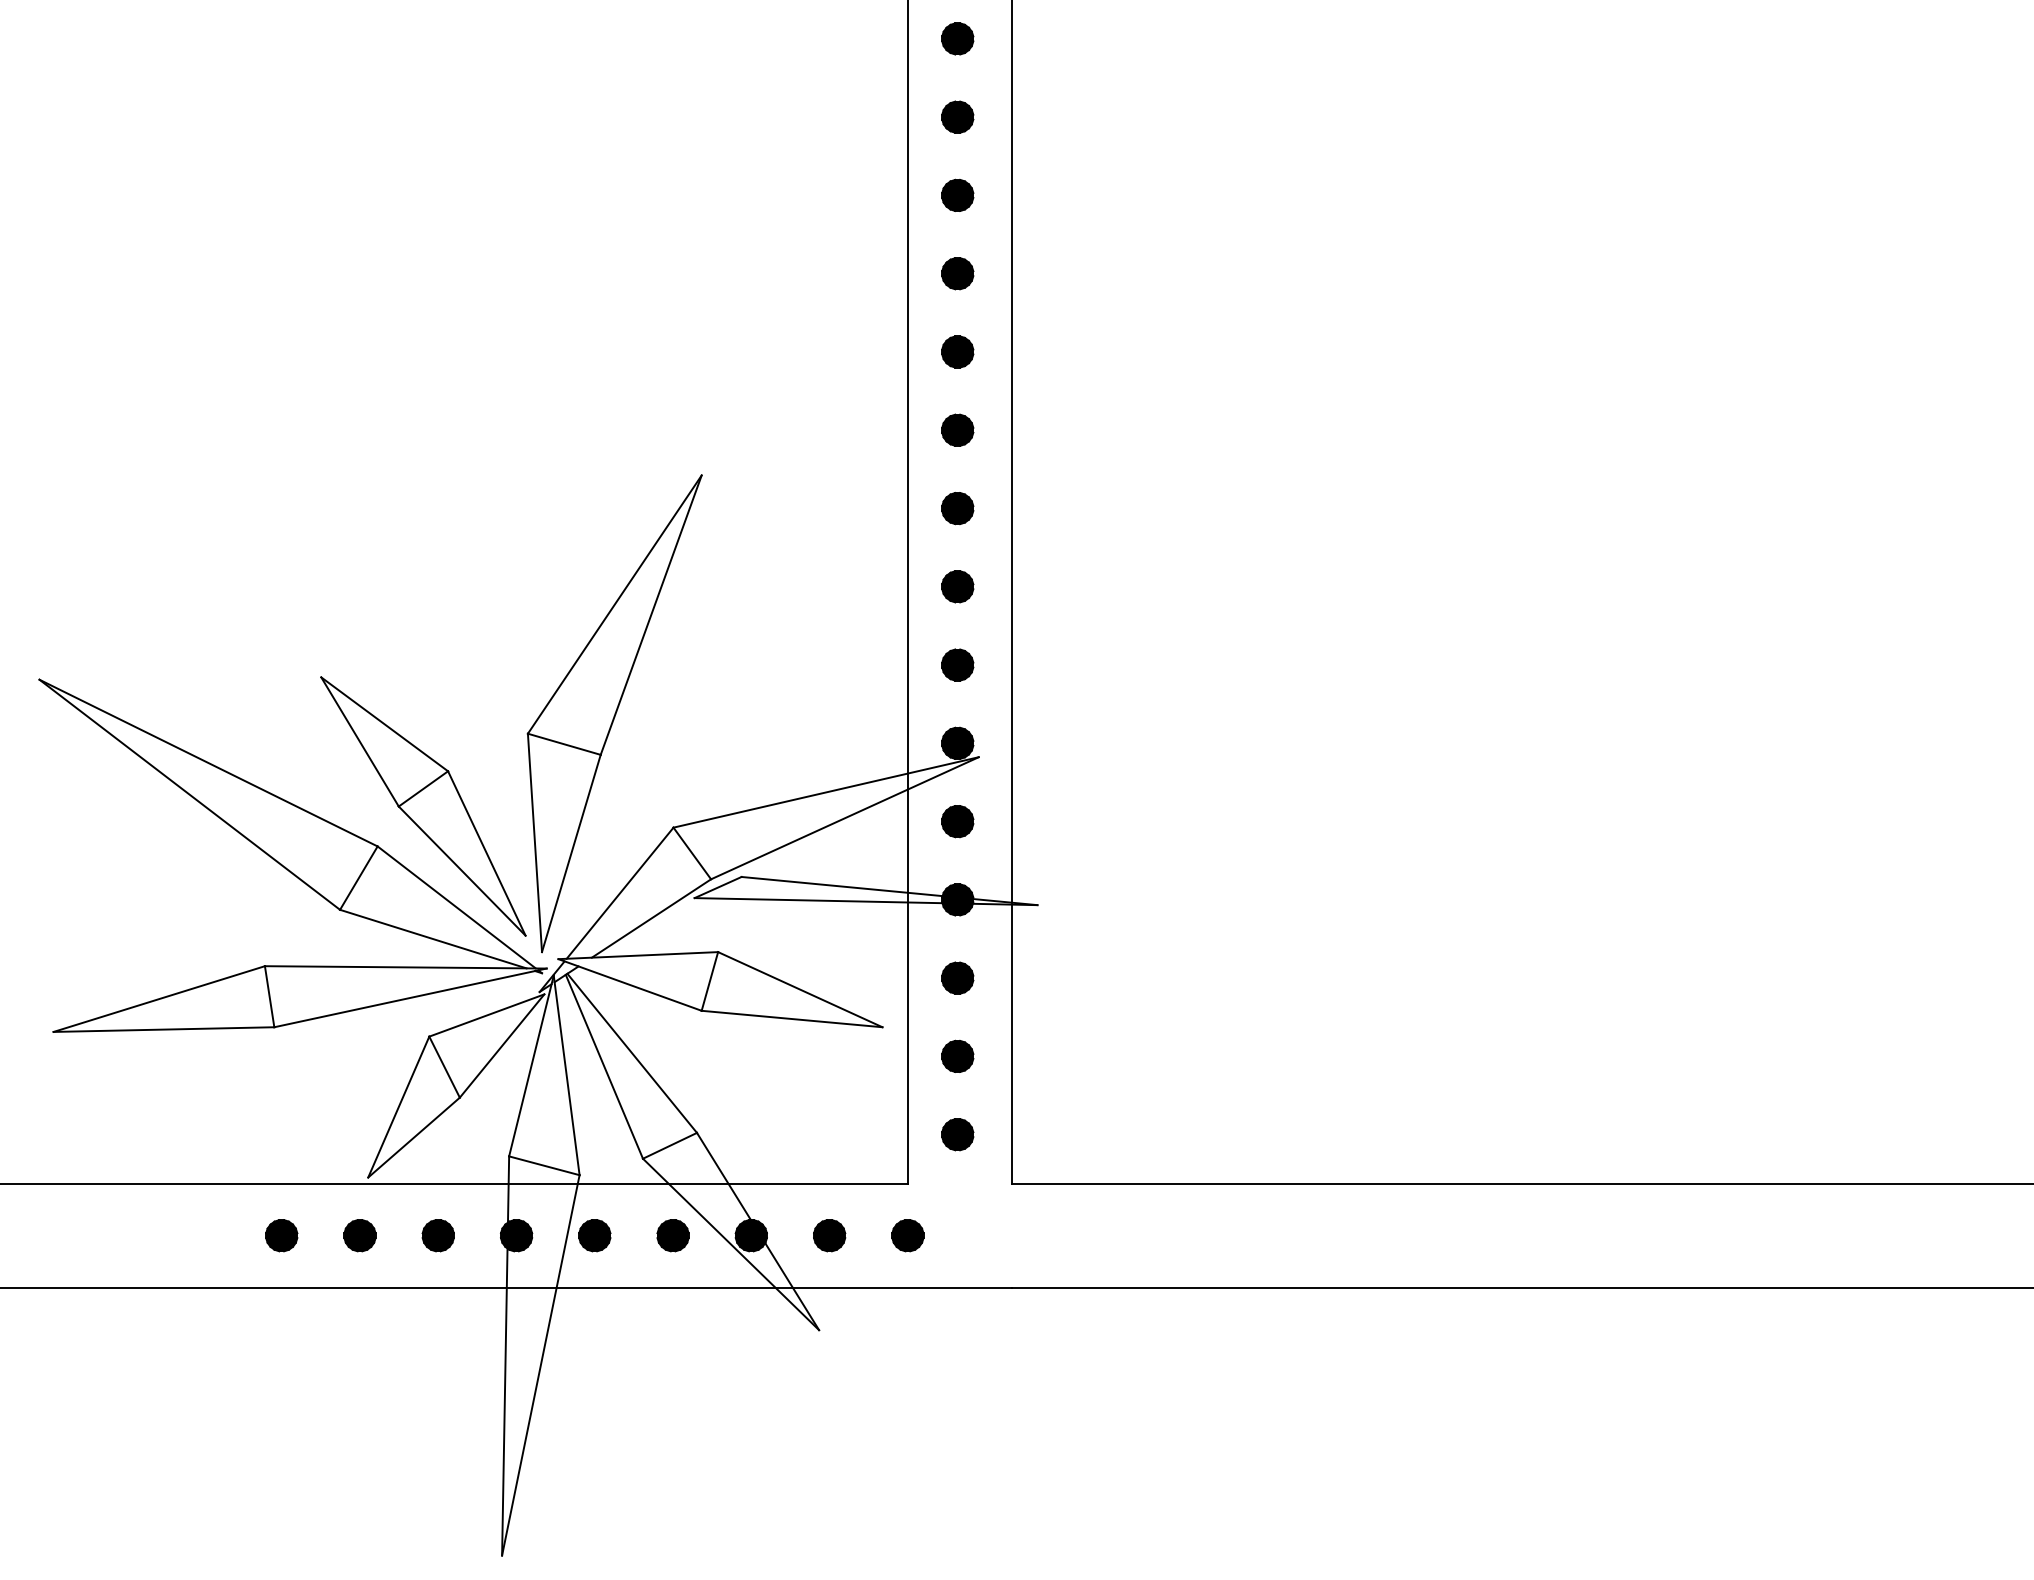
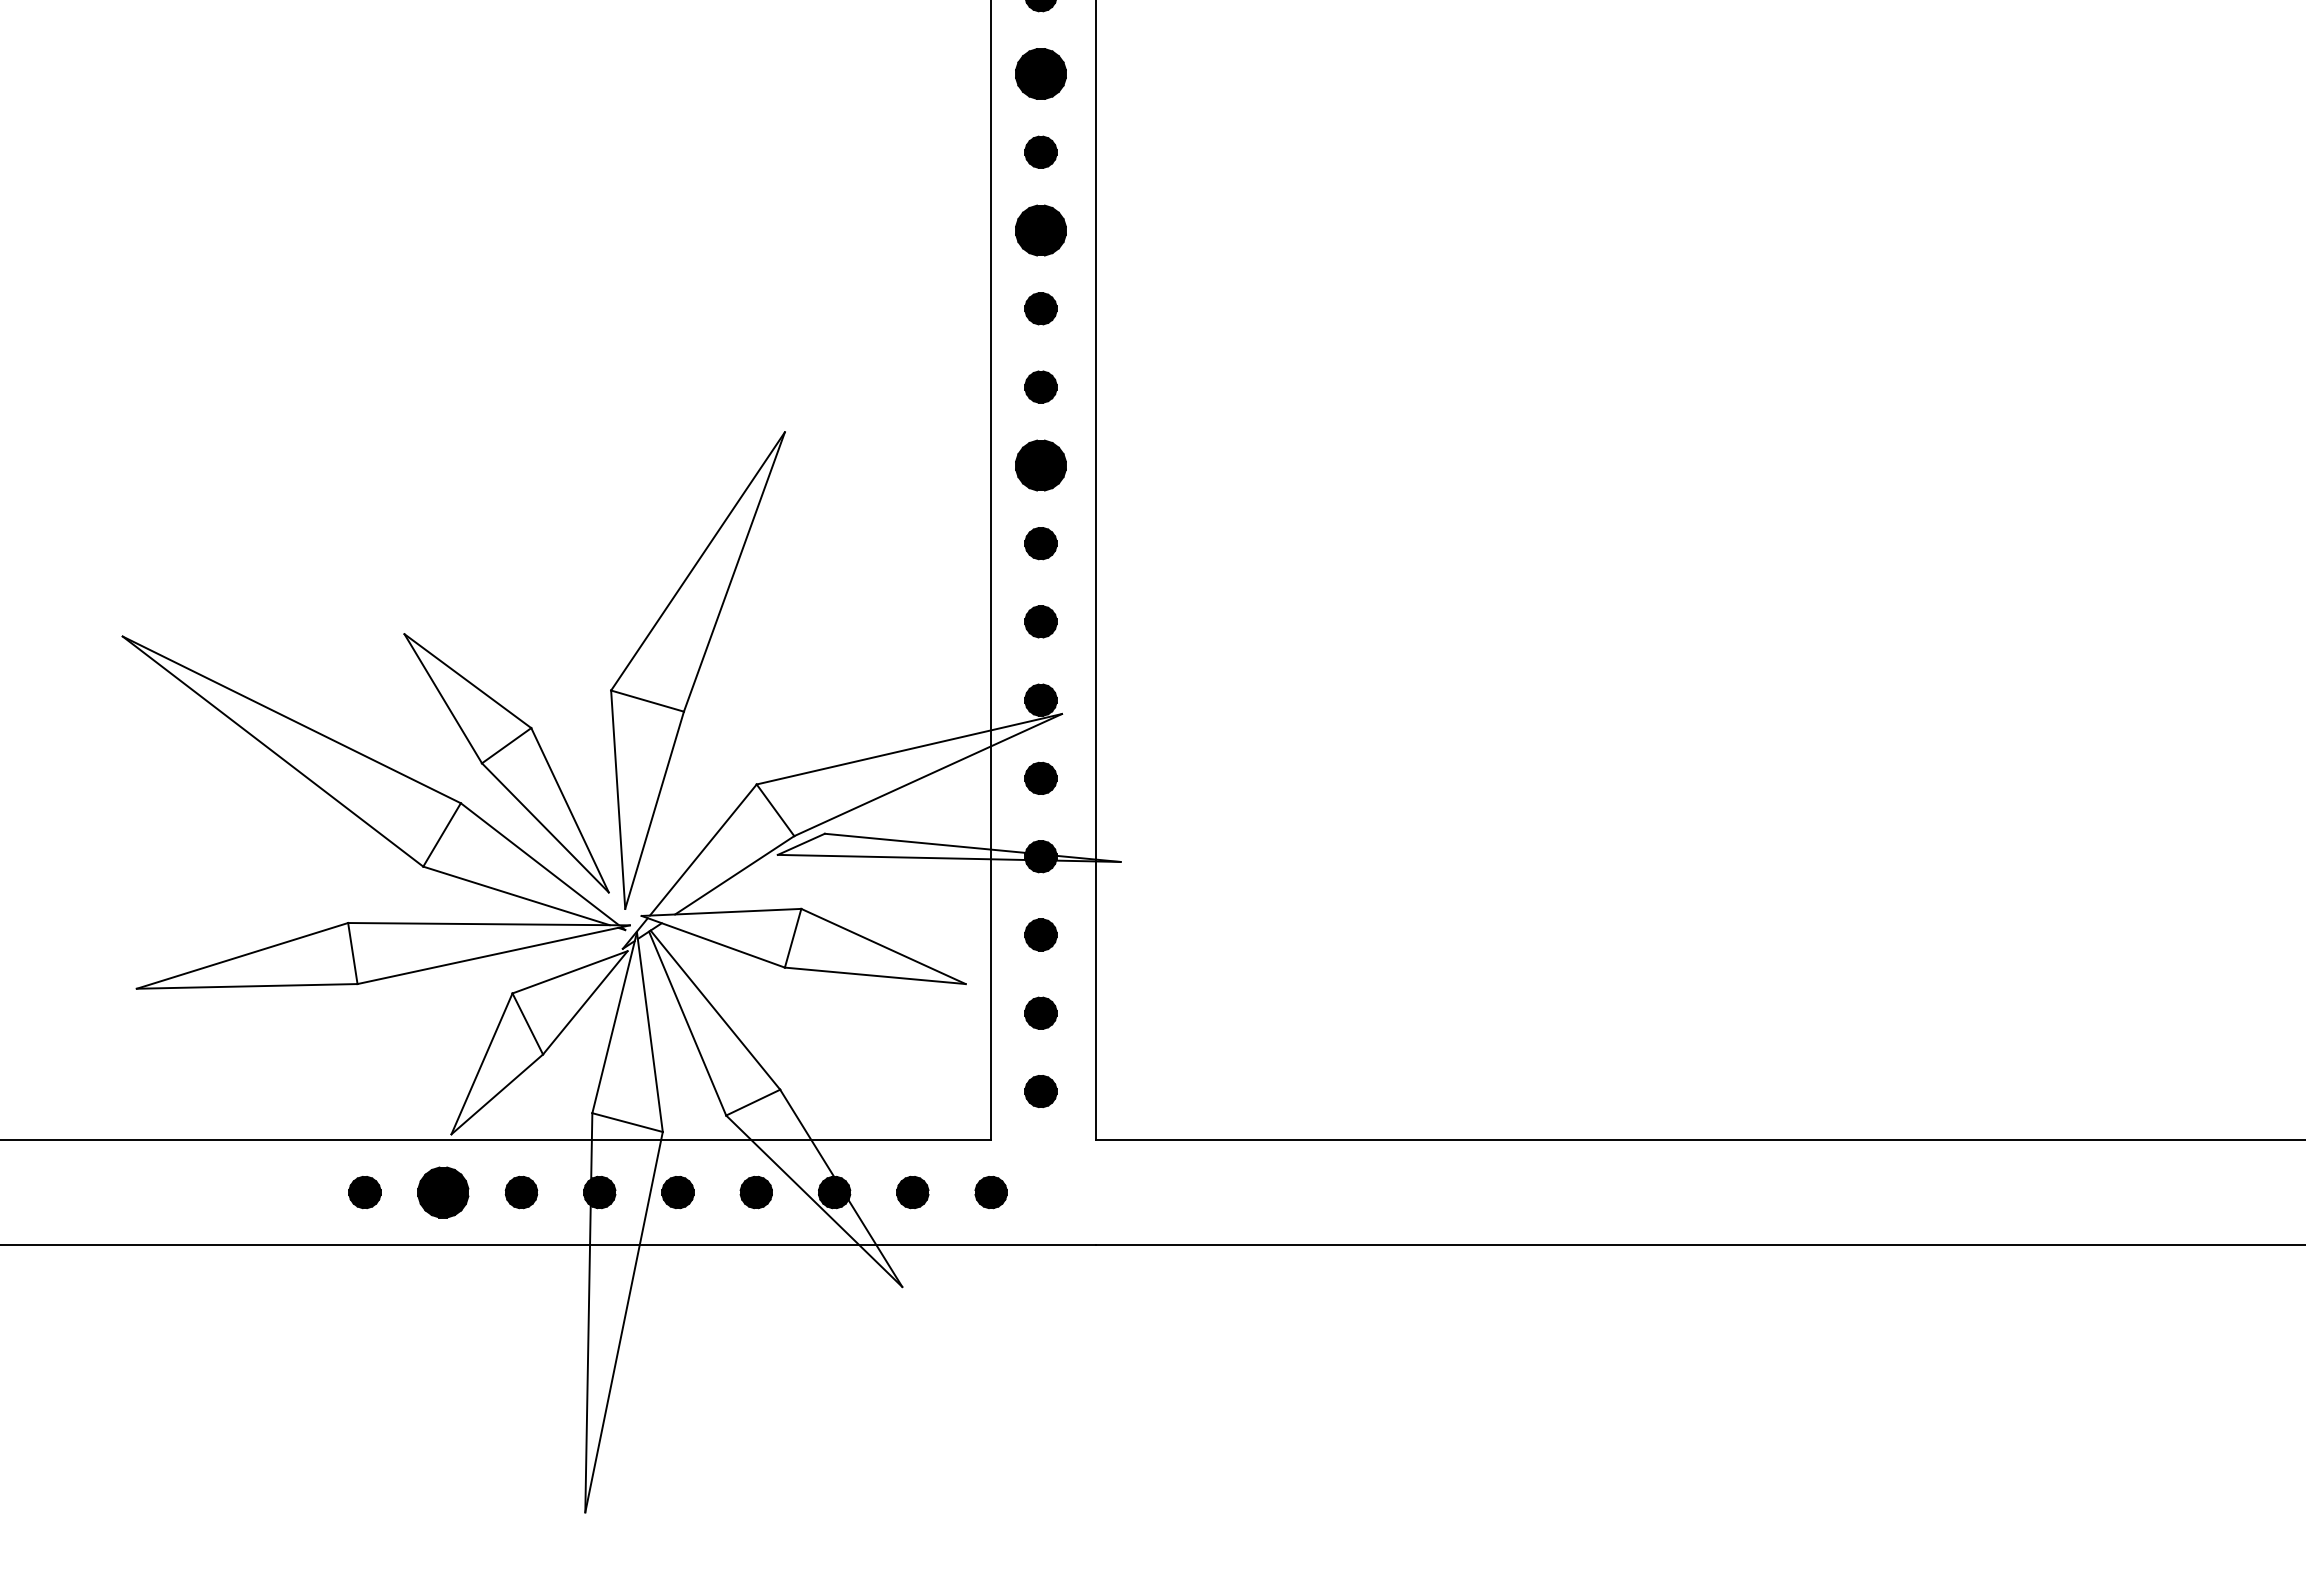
part: (957, 116) -> (1040, 73), size x1.6
part: (957, 273) -> (1040, 230), size x1.6
part: (957, 507) -> (1040, 464), size x1.6
part: (359, 1235) -> (442, 1192), size x1.6

